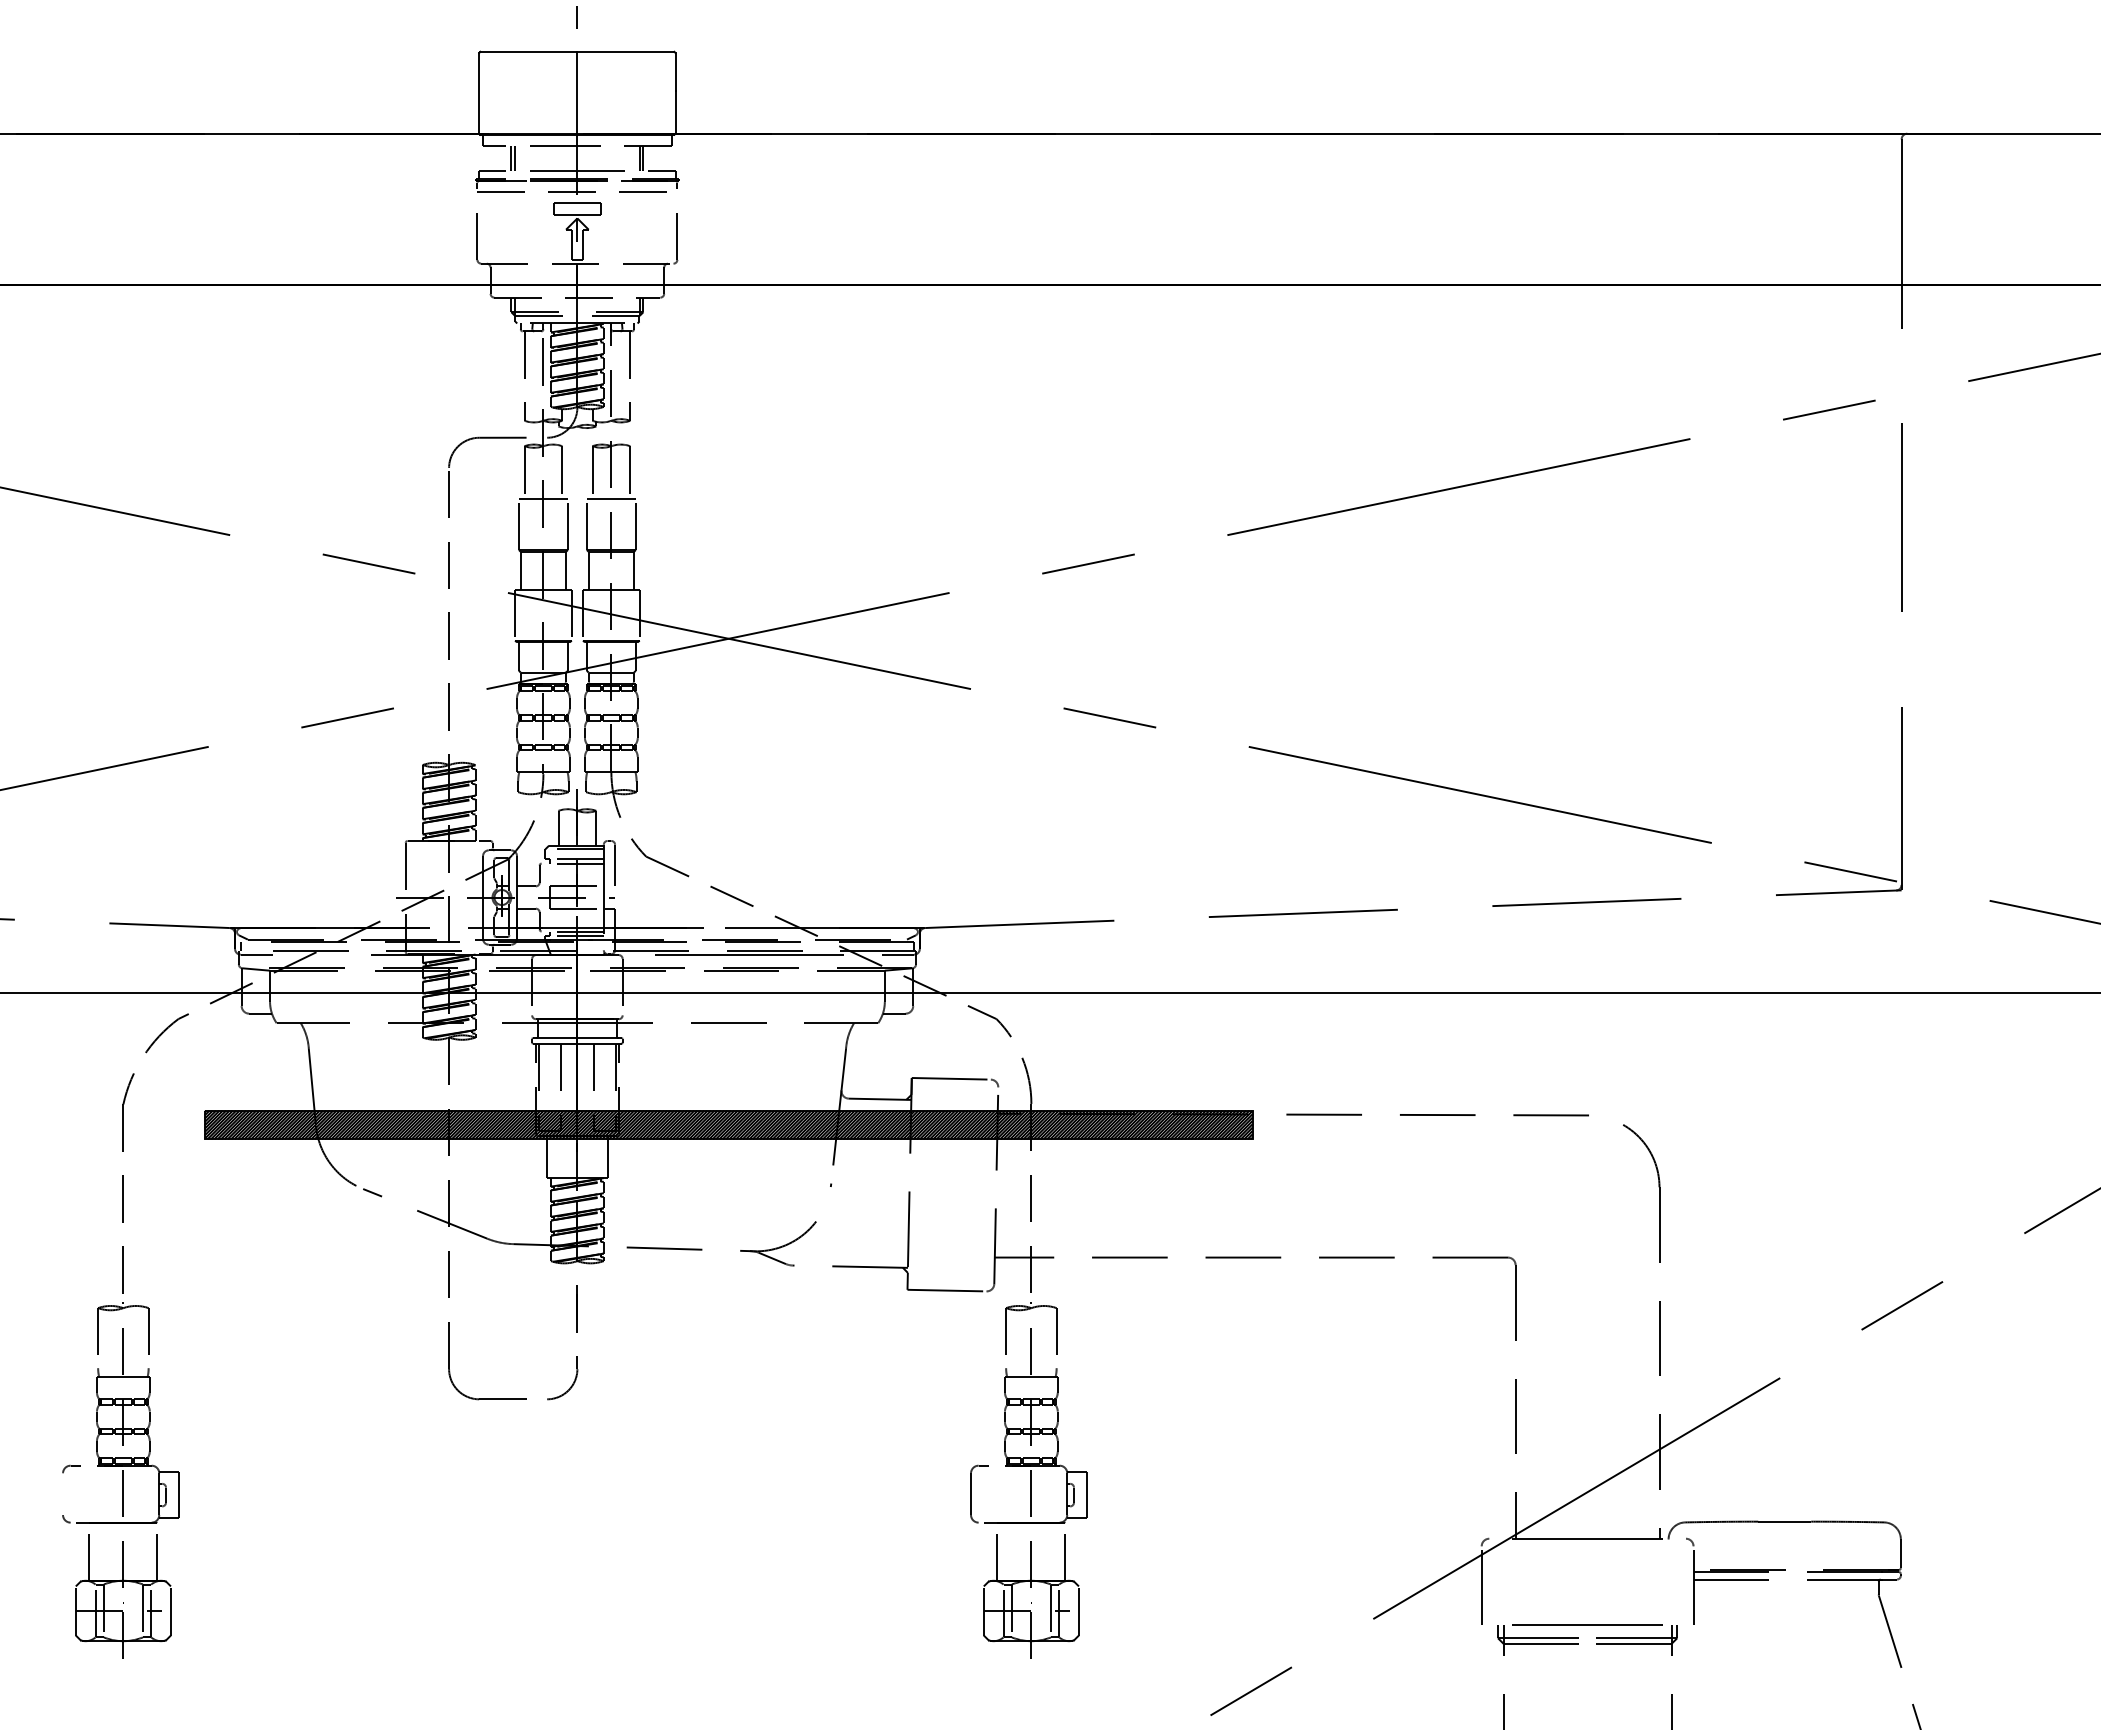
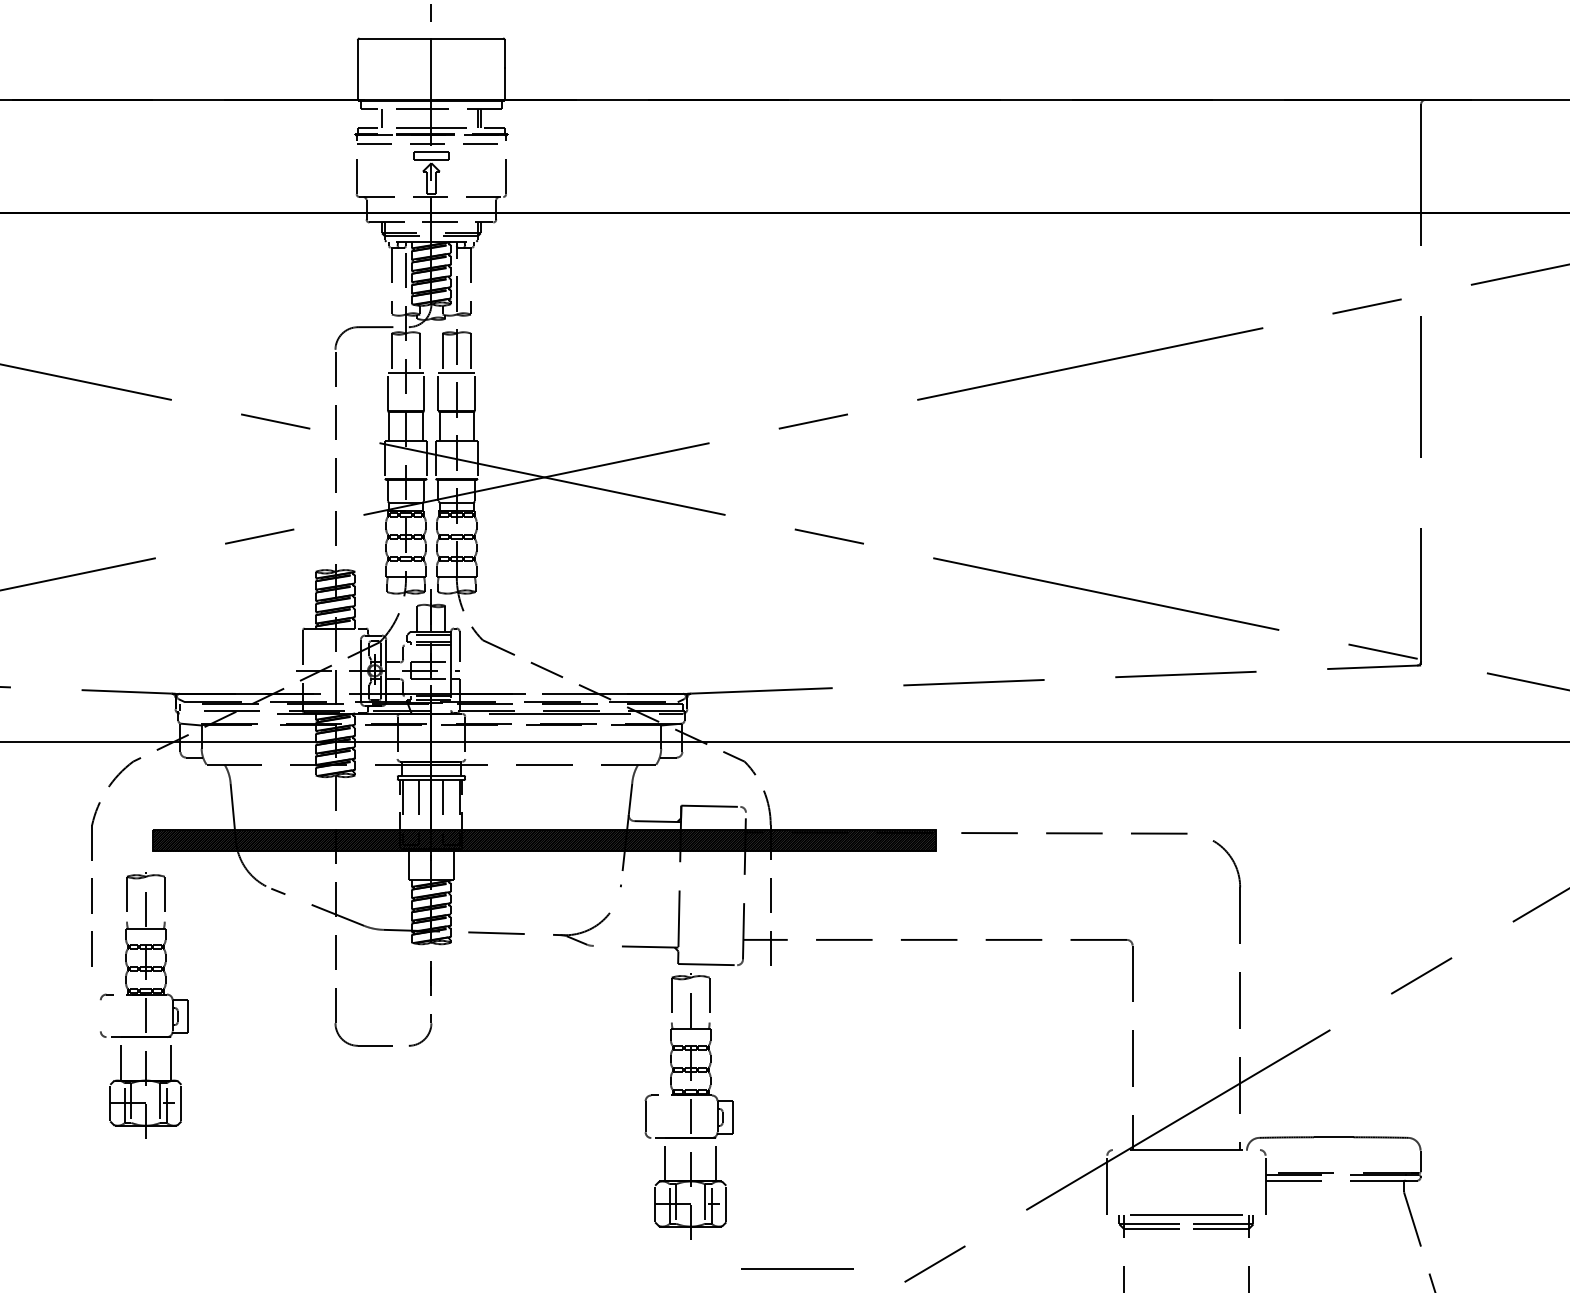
line: (515, 158) -> (385, 118), removed
line: (256, 954) -> (191, 713), removed
part: (120, 1480) -> (143, 1005), moved
part: (1028, 1480) -> (688, 1106), moved
line: (1066, 1696) -> (796, 1267), added

